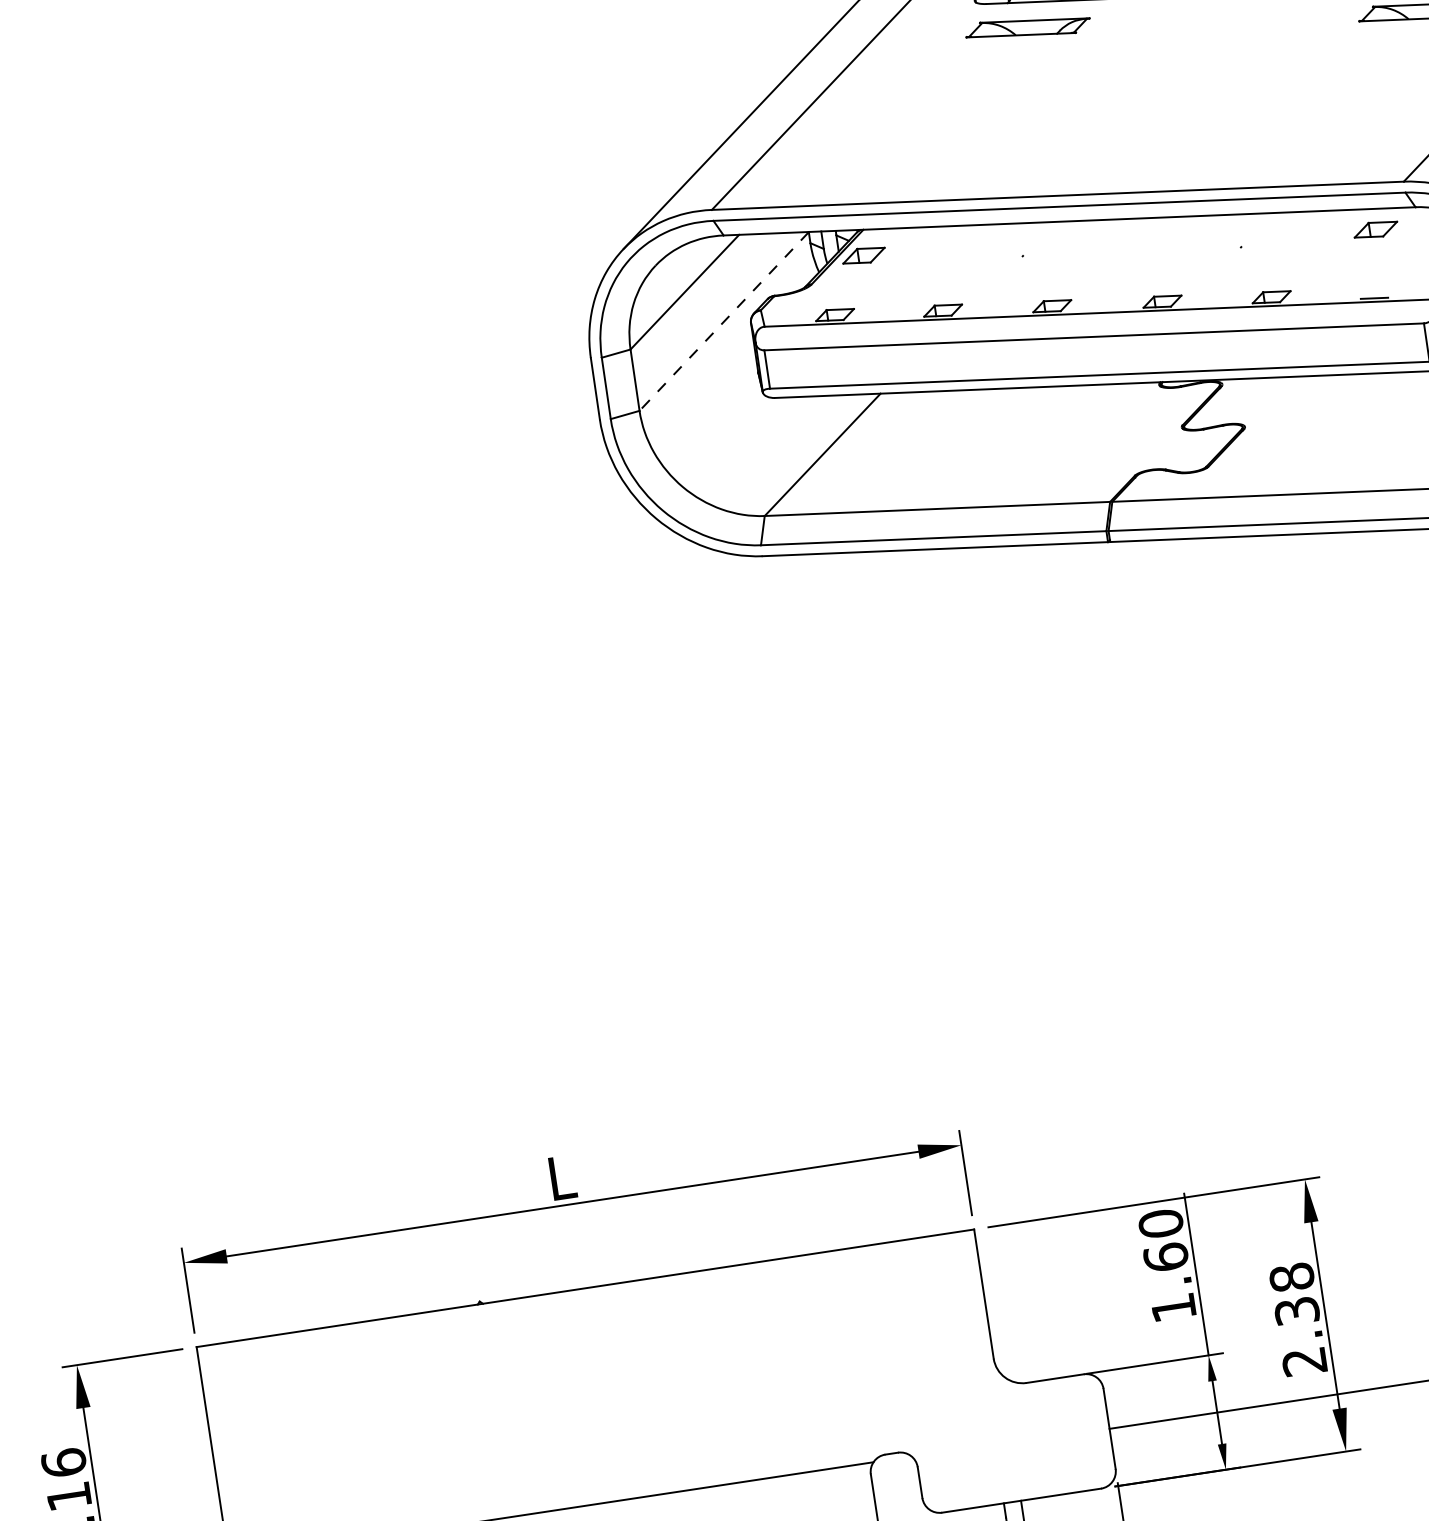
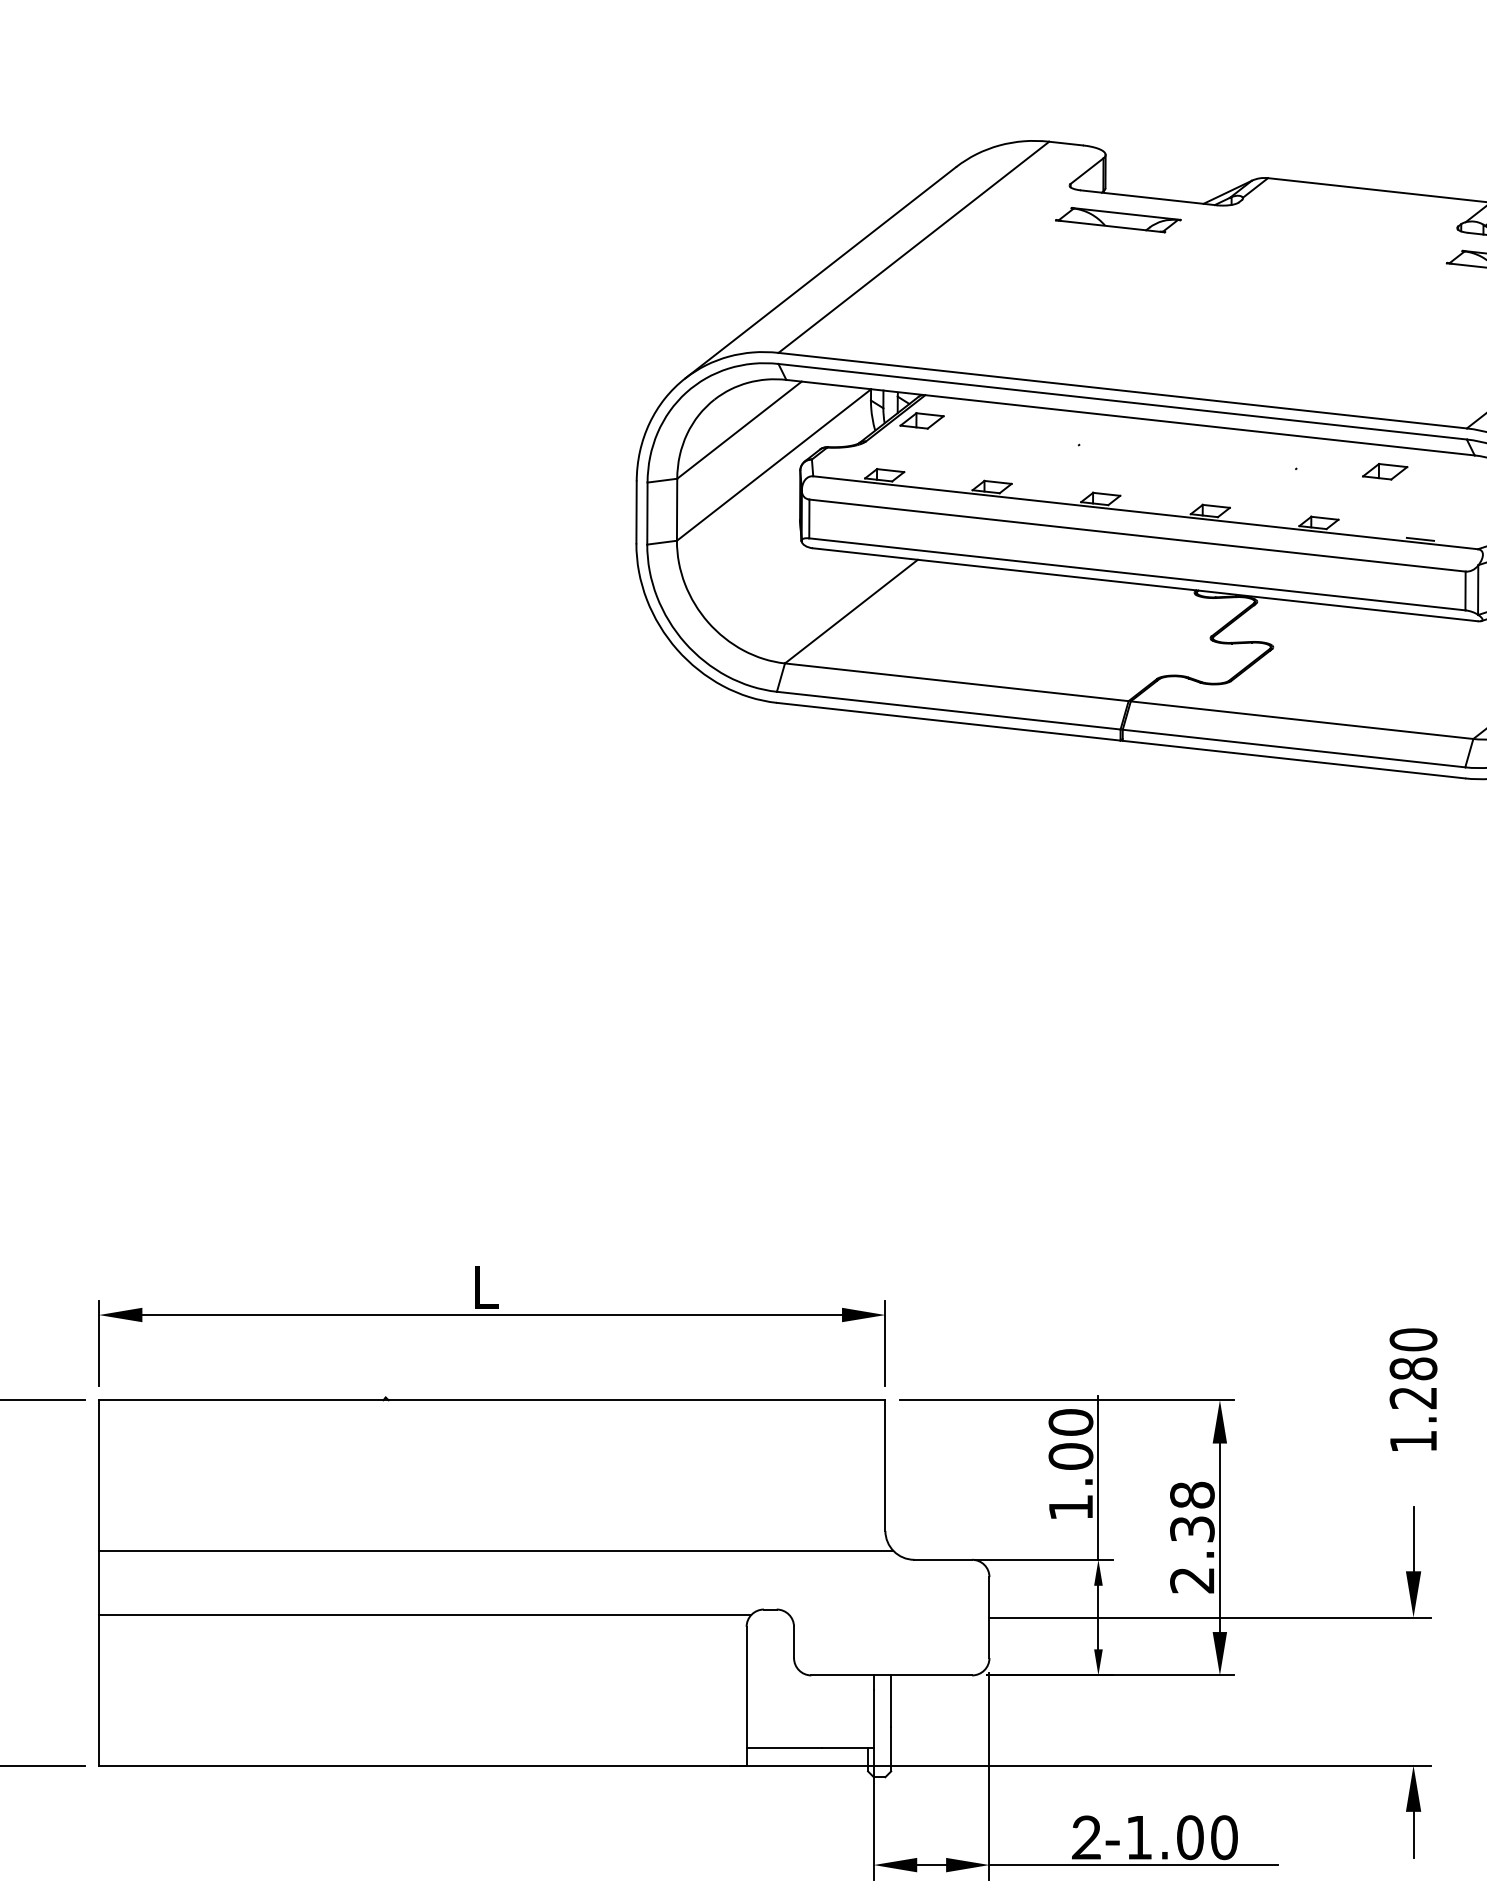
part: (1376, 229) -> (1385, 471), moved
line: (723, 322) -> (773, 465), dashed -> solid
text: (1165, 1256) -> (1070, 1455), 1.60 -> 1.00
line: (612, 1436) -> (496, 1550), added

